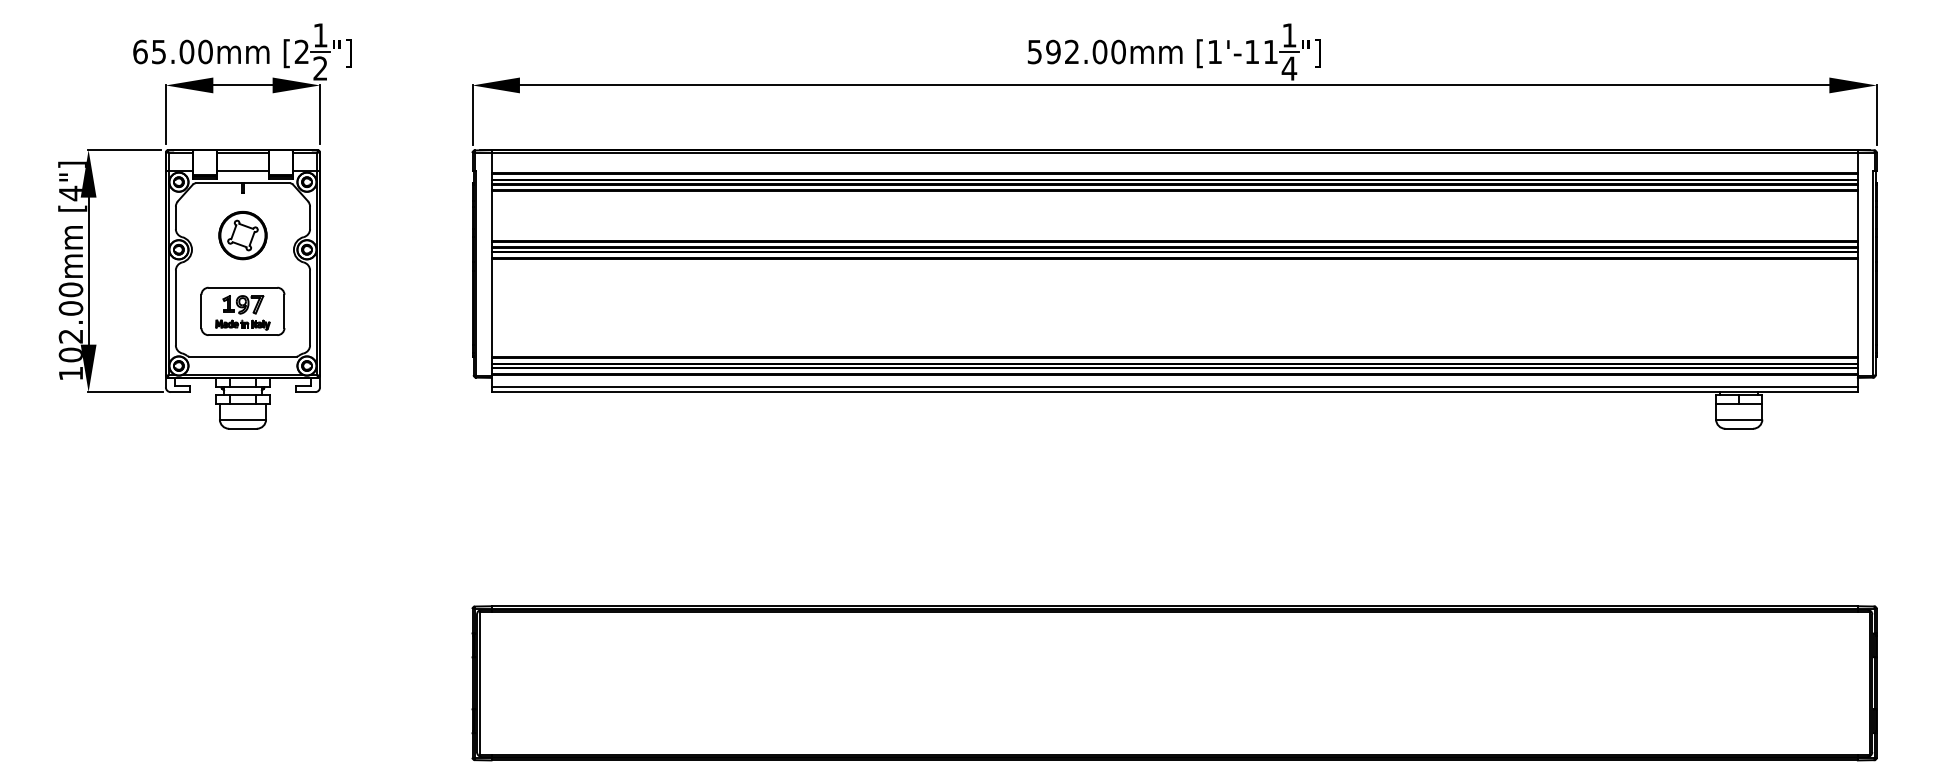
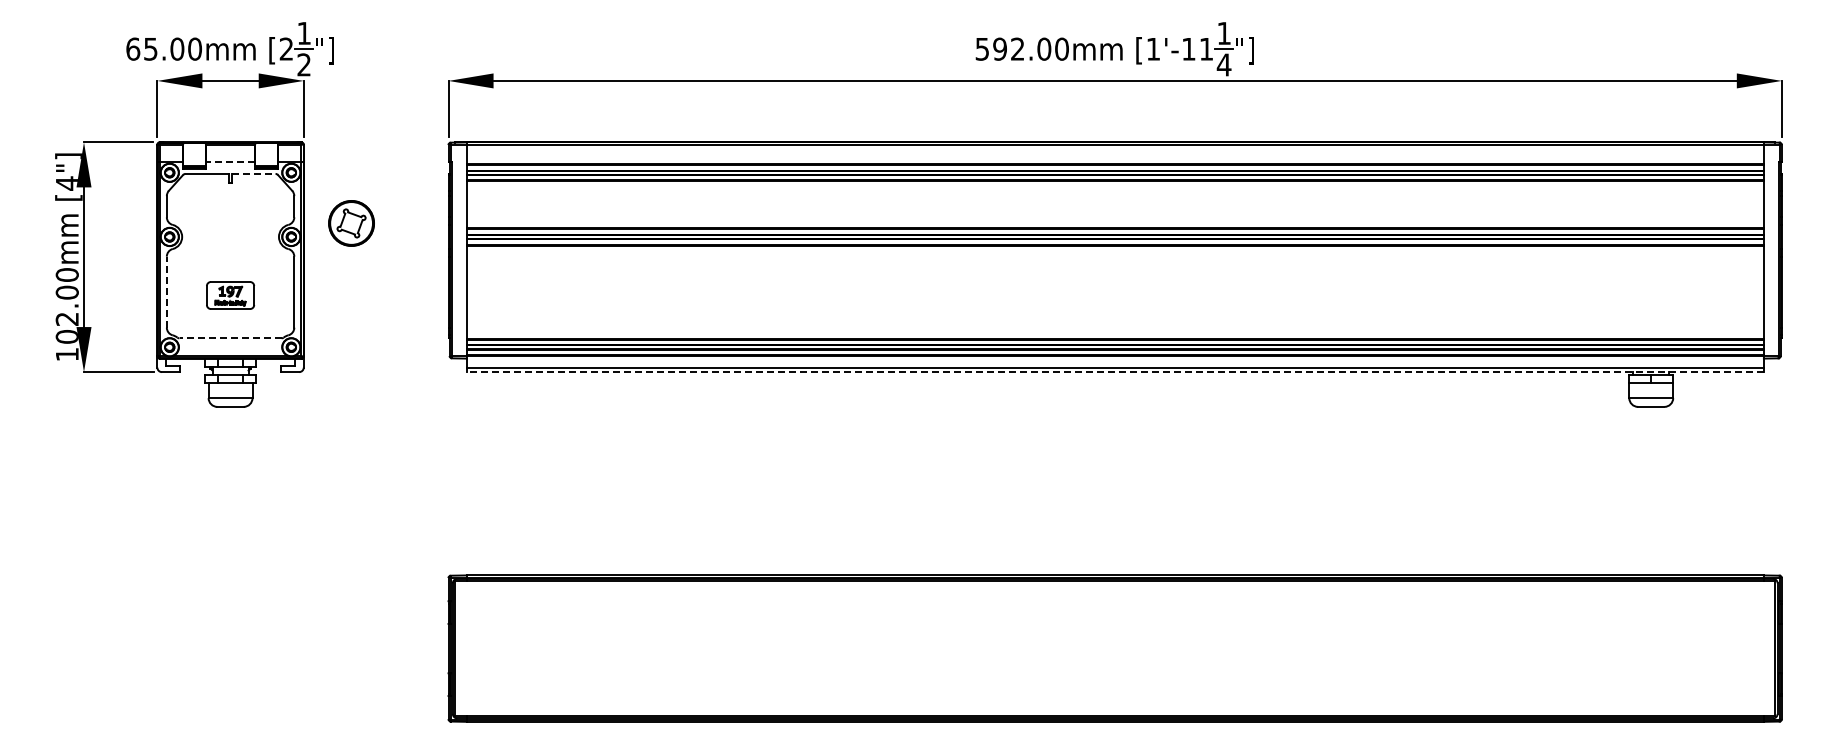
line: (242, 171) -> (230, 162), solid -> dashed
line: (267, 182) -> (253, 173), solid -> dashed
part: (242, 235) -> (351, 223), moved
line: (175, 308) -> (166, 292), solid -> dashed
part: (242, 311) -> (230, 295), size x0.6
line: (242, 356) -> (230, 338), solid -> dashed
line: (1174, 392) -> (1115, 372), solid -> dashed

